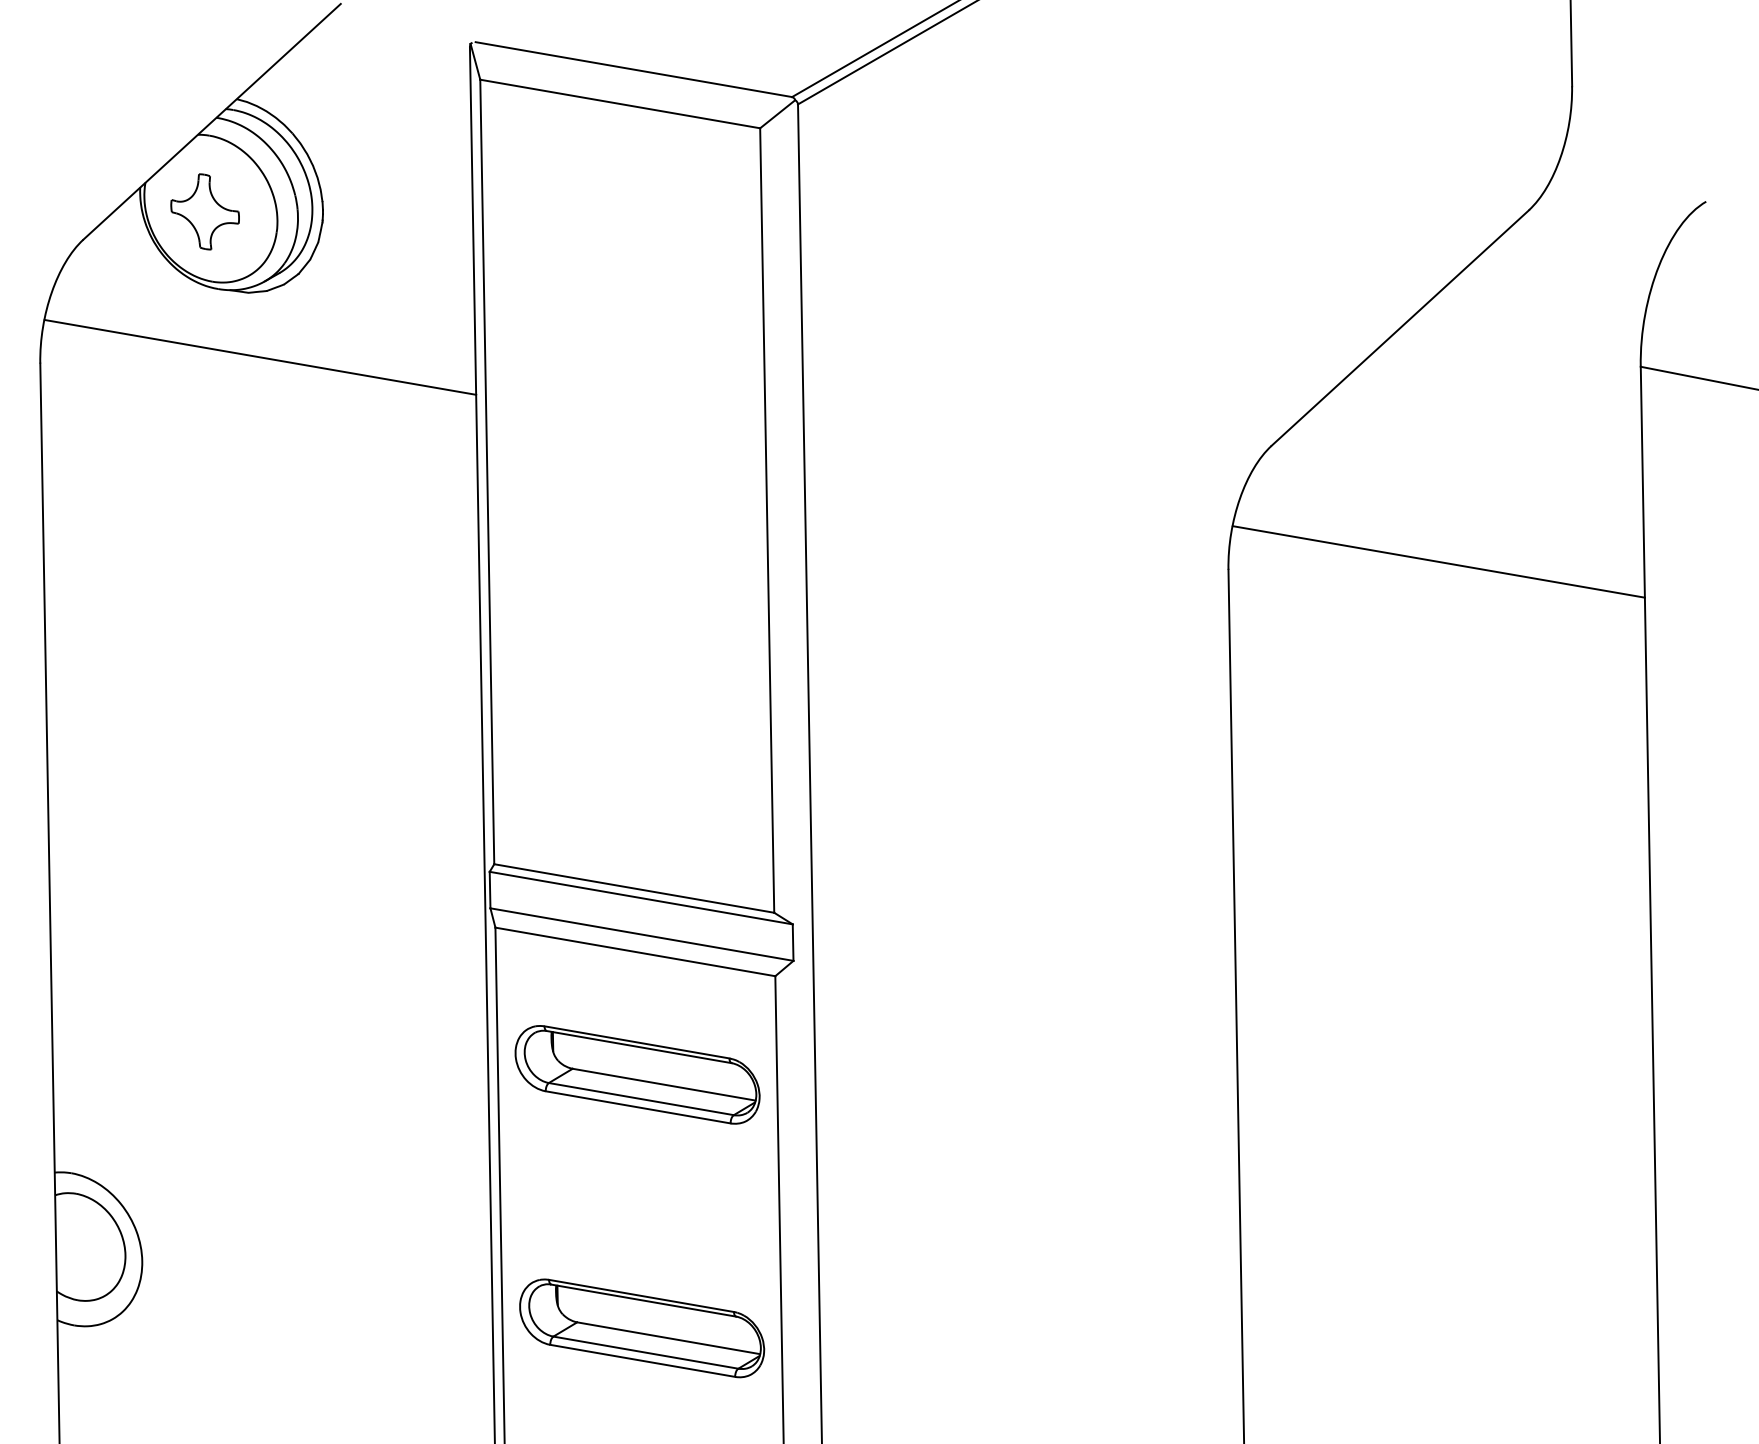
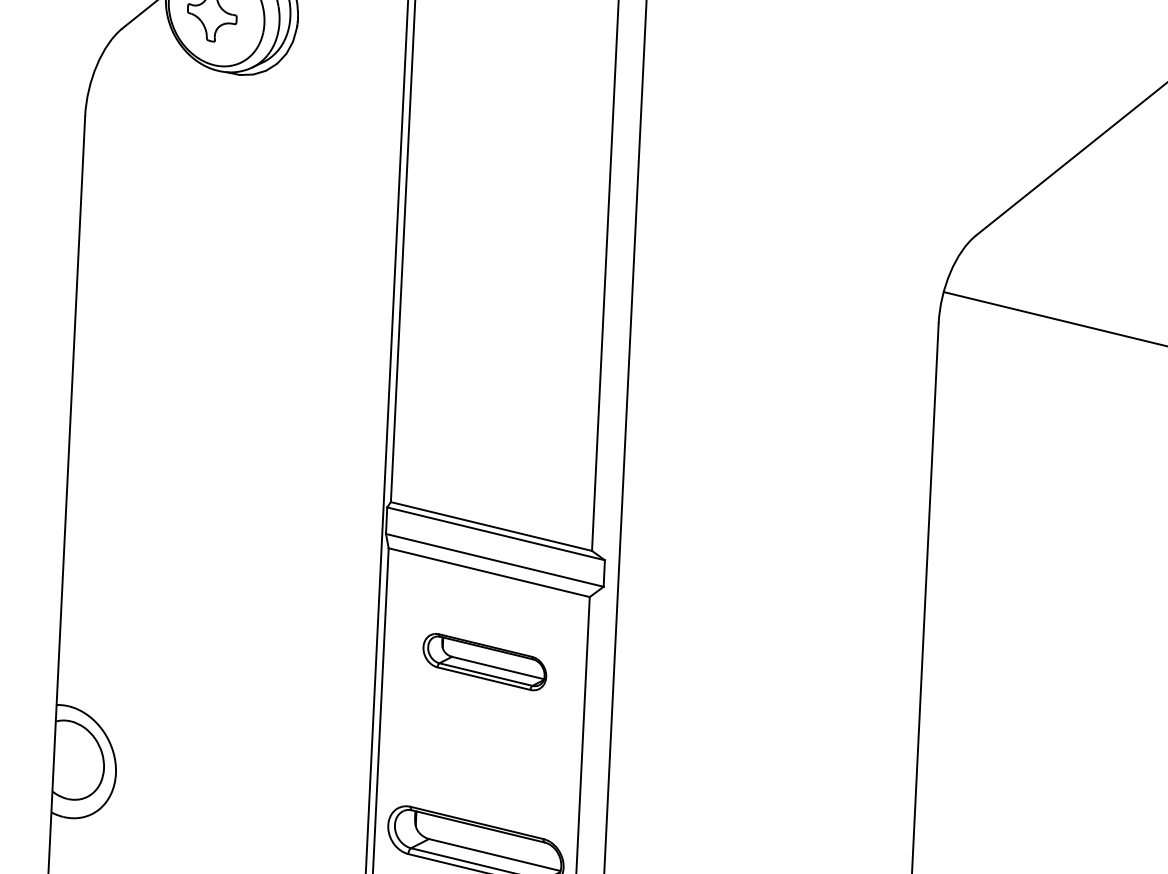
line: (260, 356) -> (245, 121), removed
part: (637, 1074) -> (484, 661), size x0.7

